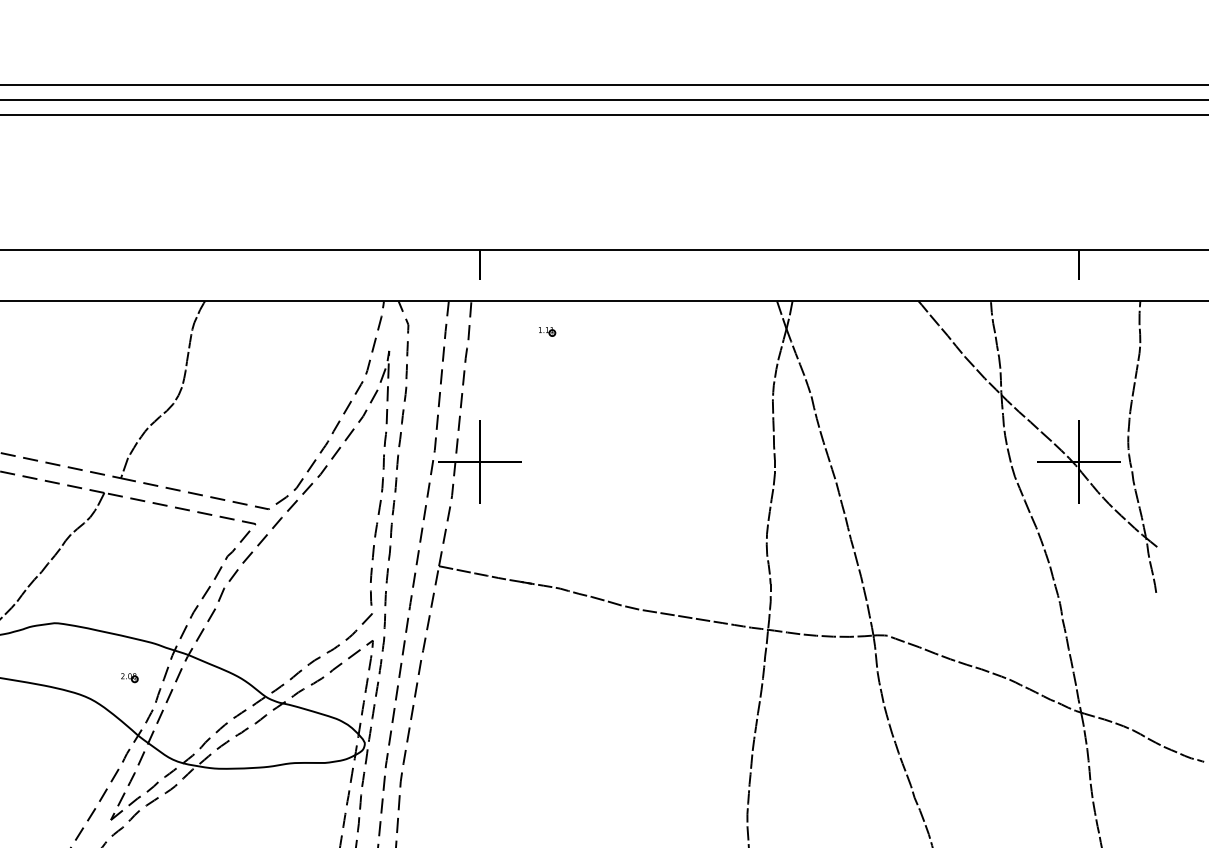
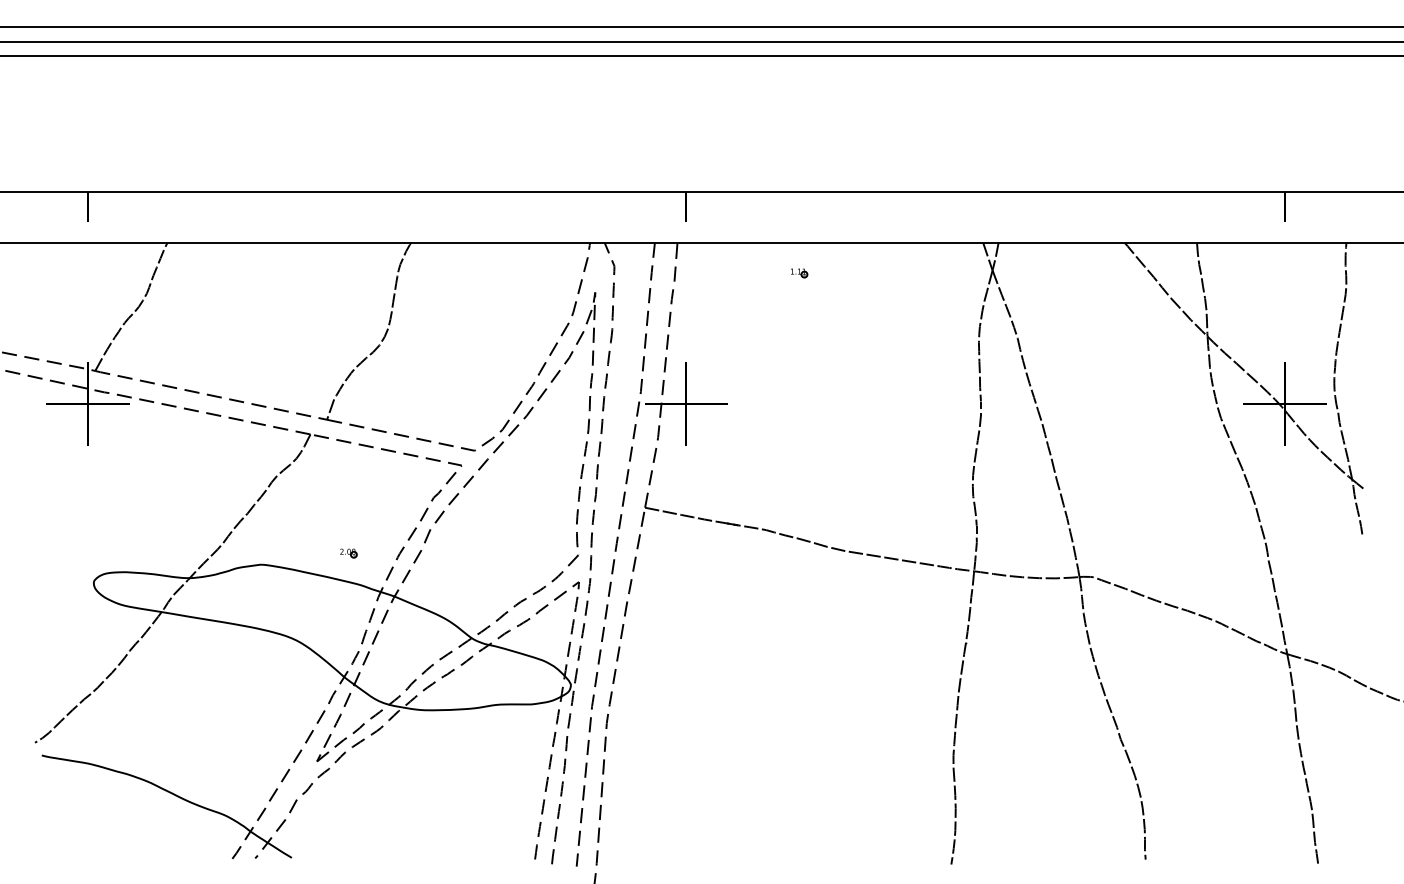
part: (547, 332) -> (799, 273), moved
part: (129, 678) -> (348, 553), moved

